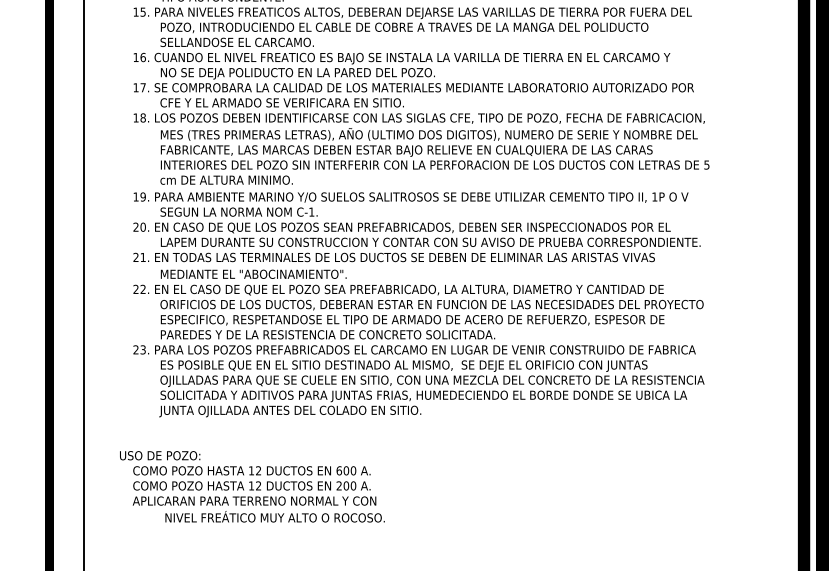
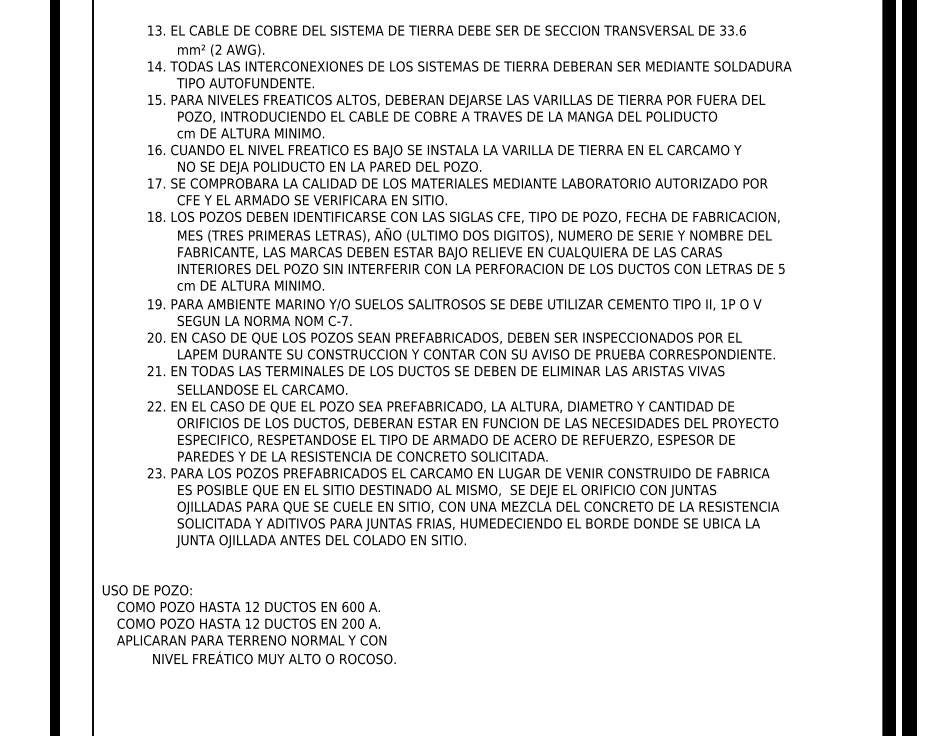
text: (237, 42) -> (262, 133), SELLANDOSE EL CARCAMO. -> cm DE ALTURA MINIMO.
text: (311, 211) -> (344, 320), C-1. -> C-7.
text: (253, 274) -> (280, 389), MEDIANTE EL "ABOCINAMIENTO". -> SELLANDOSE EL CARCAMO.
text: (251, 486) -> (248, 624), moved

